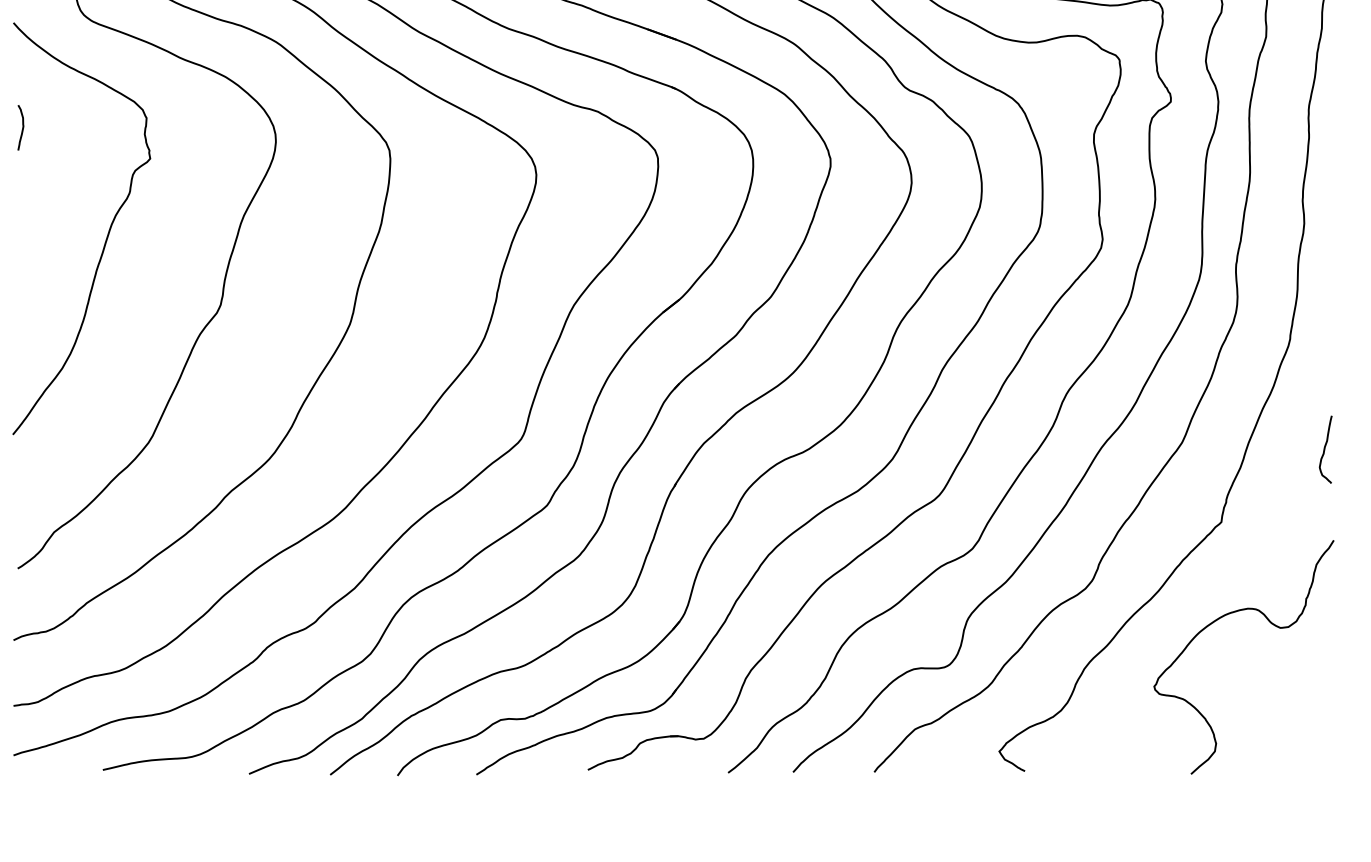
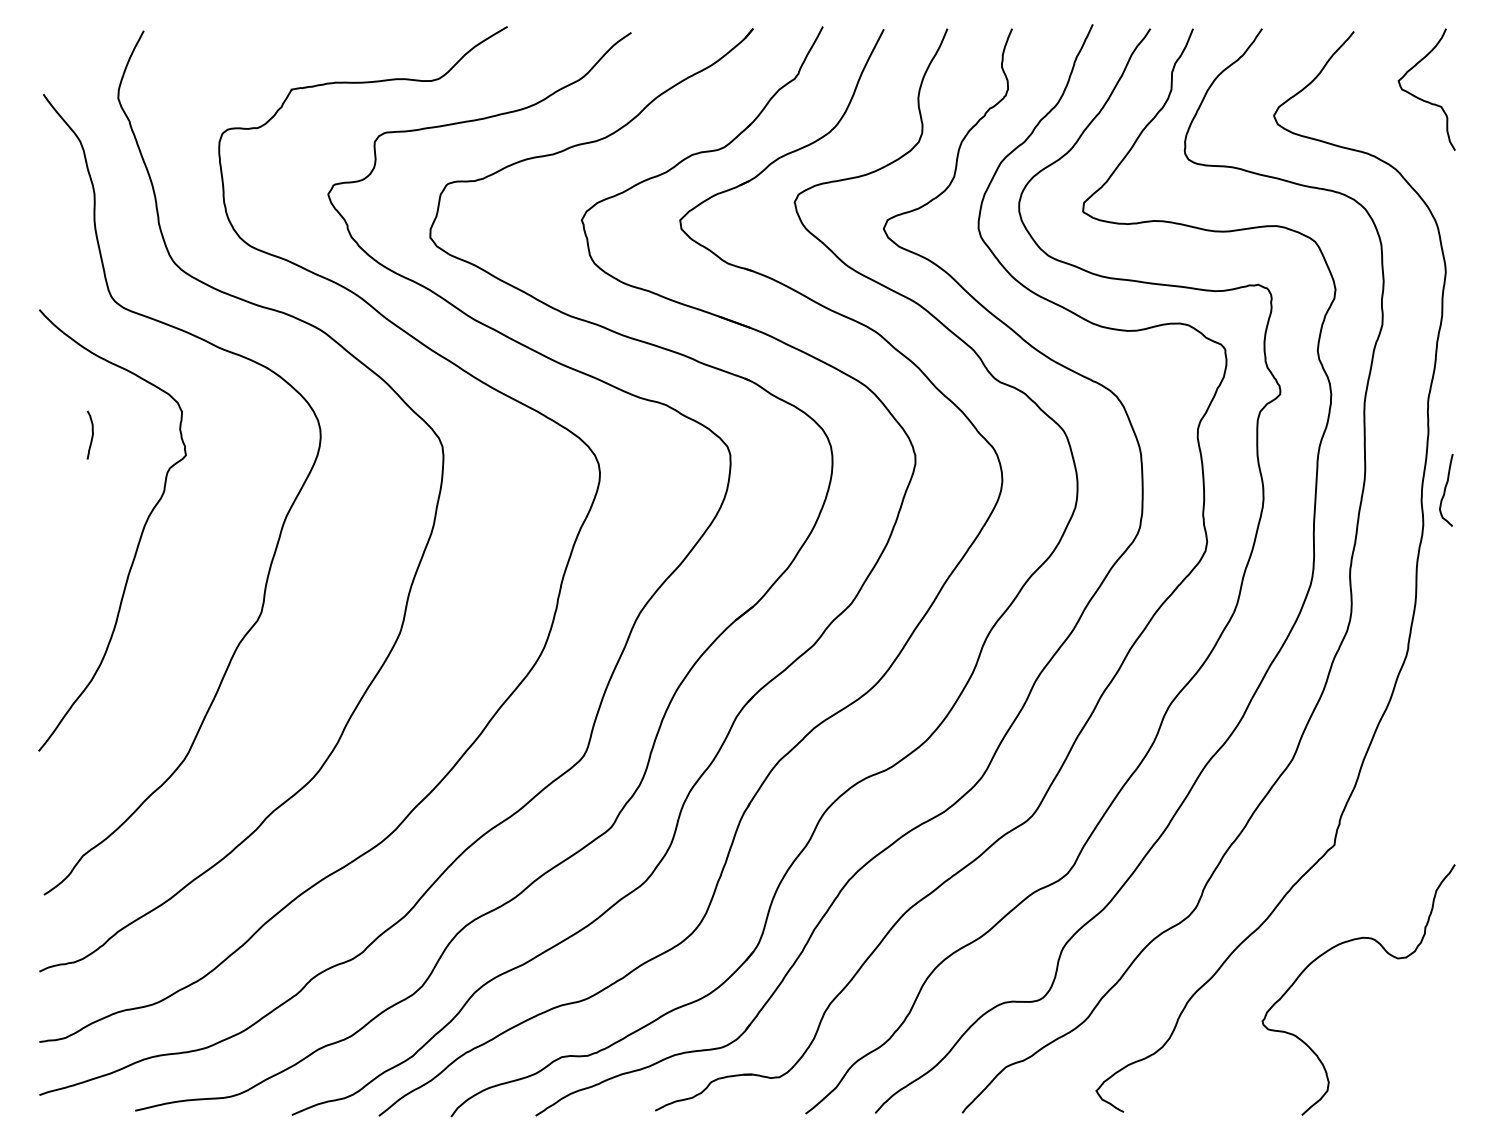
curve: (22, 128) -> (91, 435), moved
curve: (1324, 449) -> (1445, 490), moved

